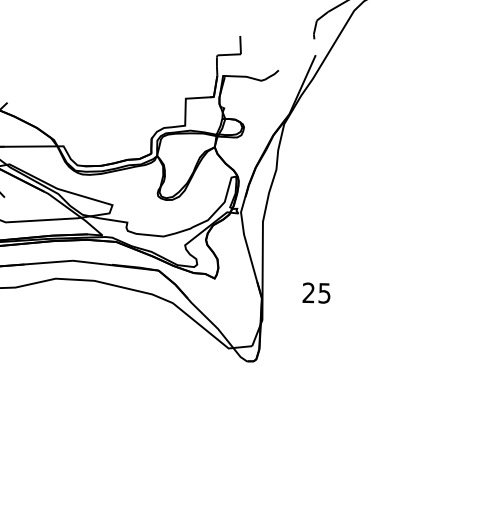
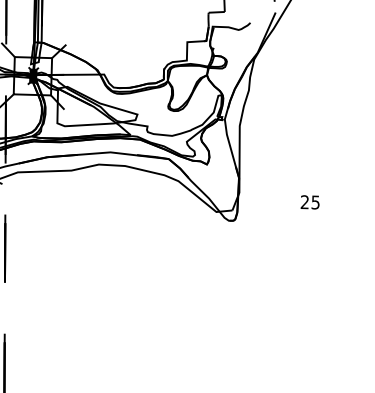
text: (315, 293) -> (309, 202), moved

